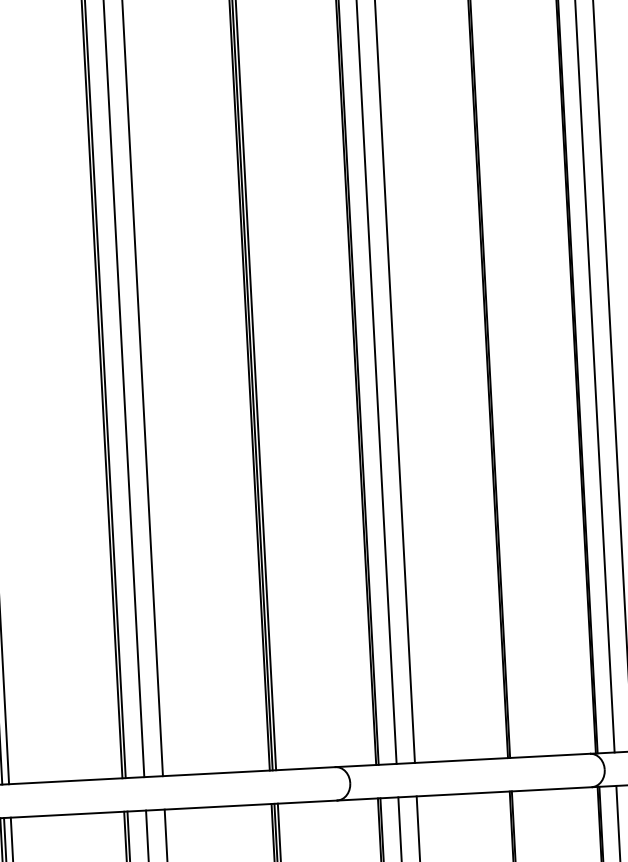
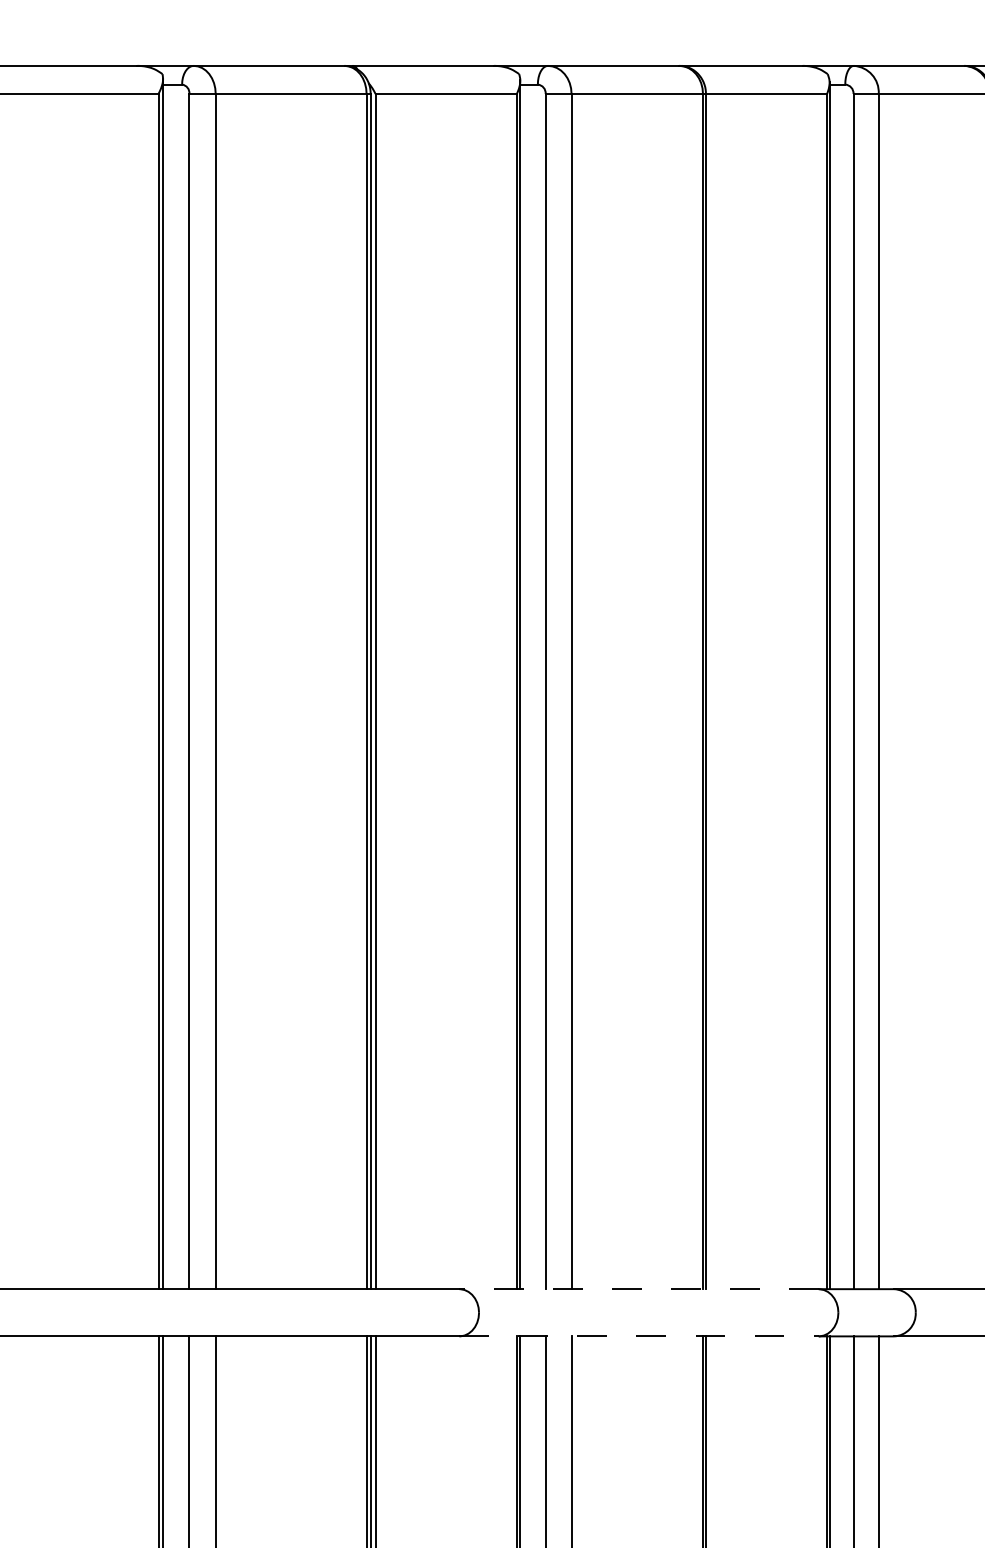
line: (463, 760) -> (639, 1289), solid -> dashed
line: (464, 793) -> (639, 1336), solid -> dashed

